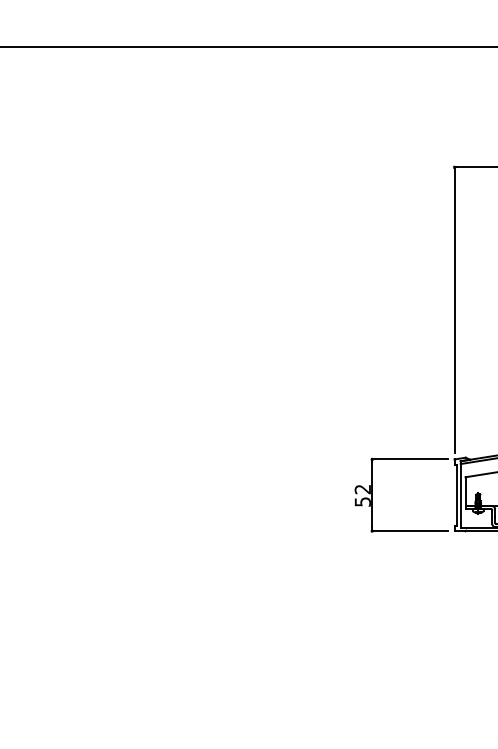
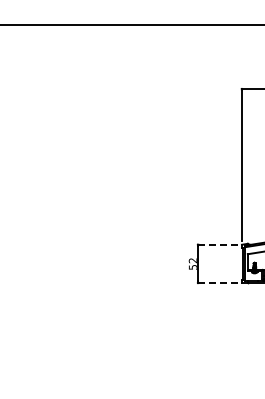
line: (408, 458) -> (217, 244), solid -> dashed
line: (408, 530) -> (217, 282), solid -> dashed

